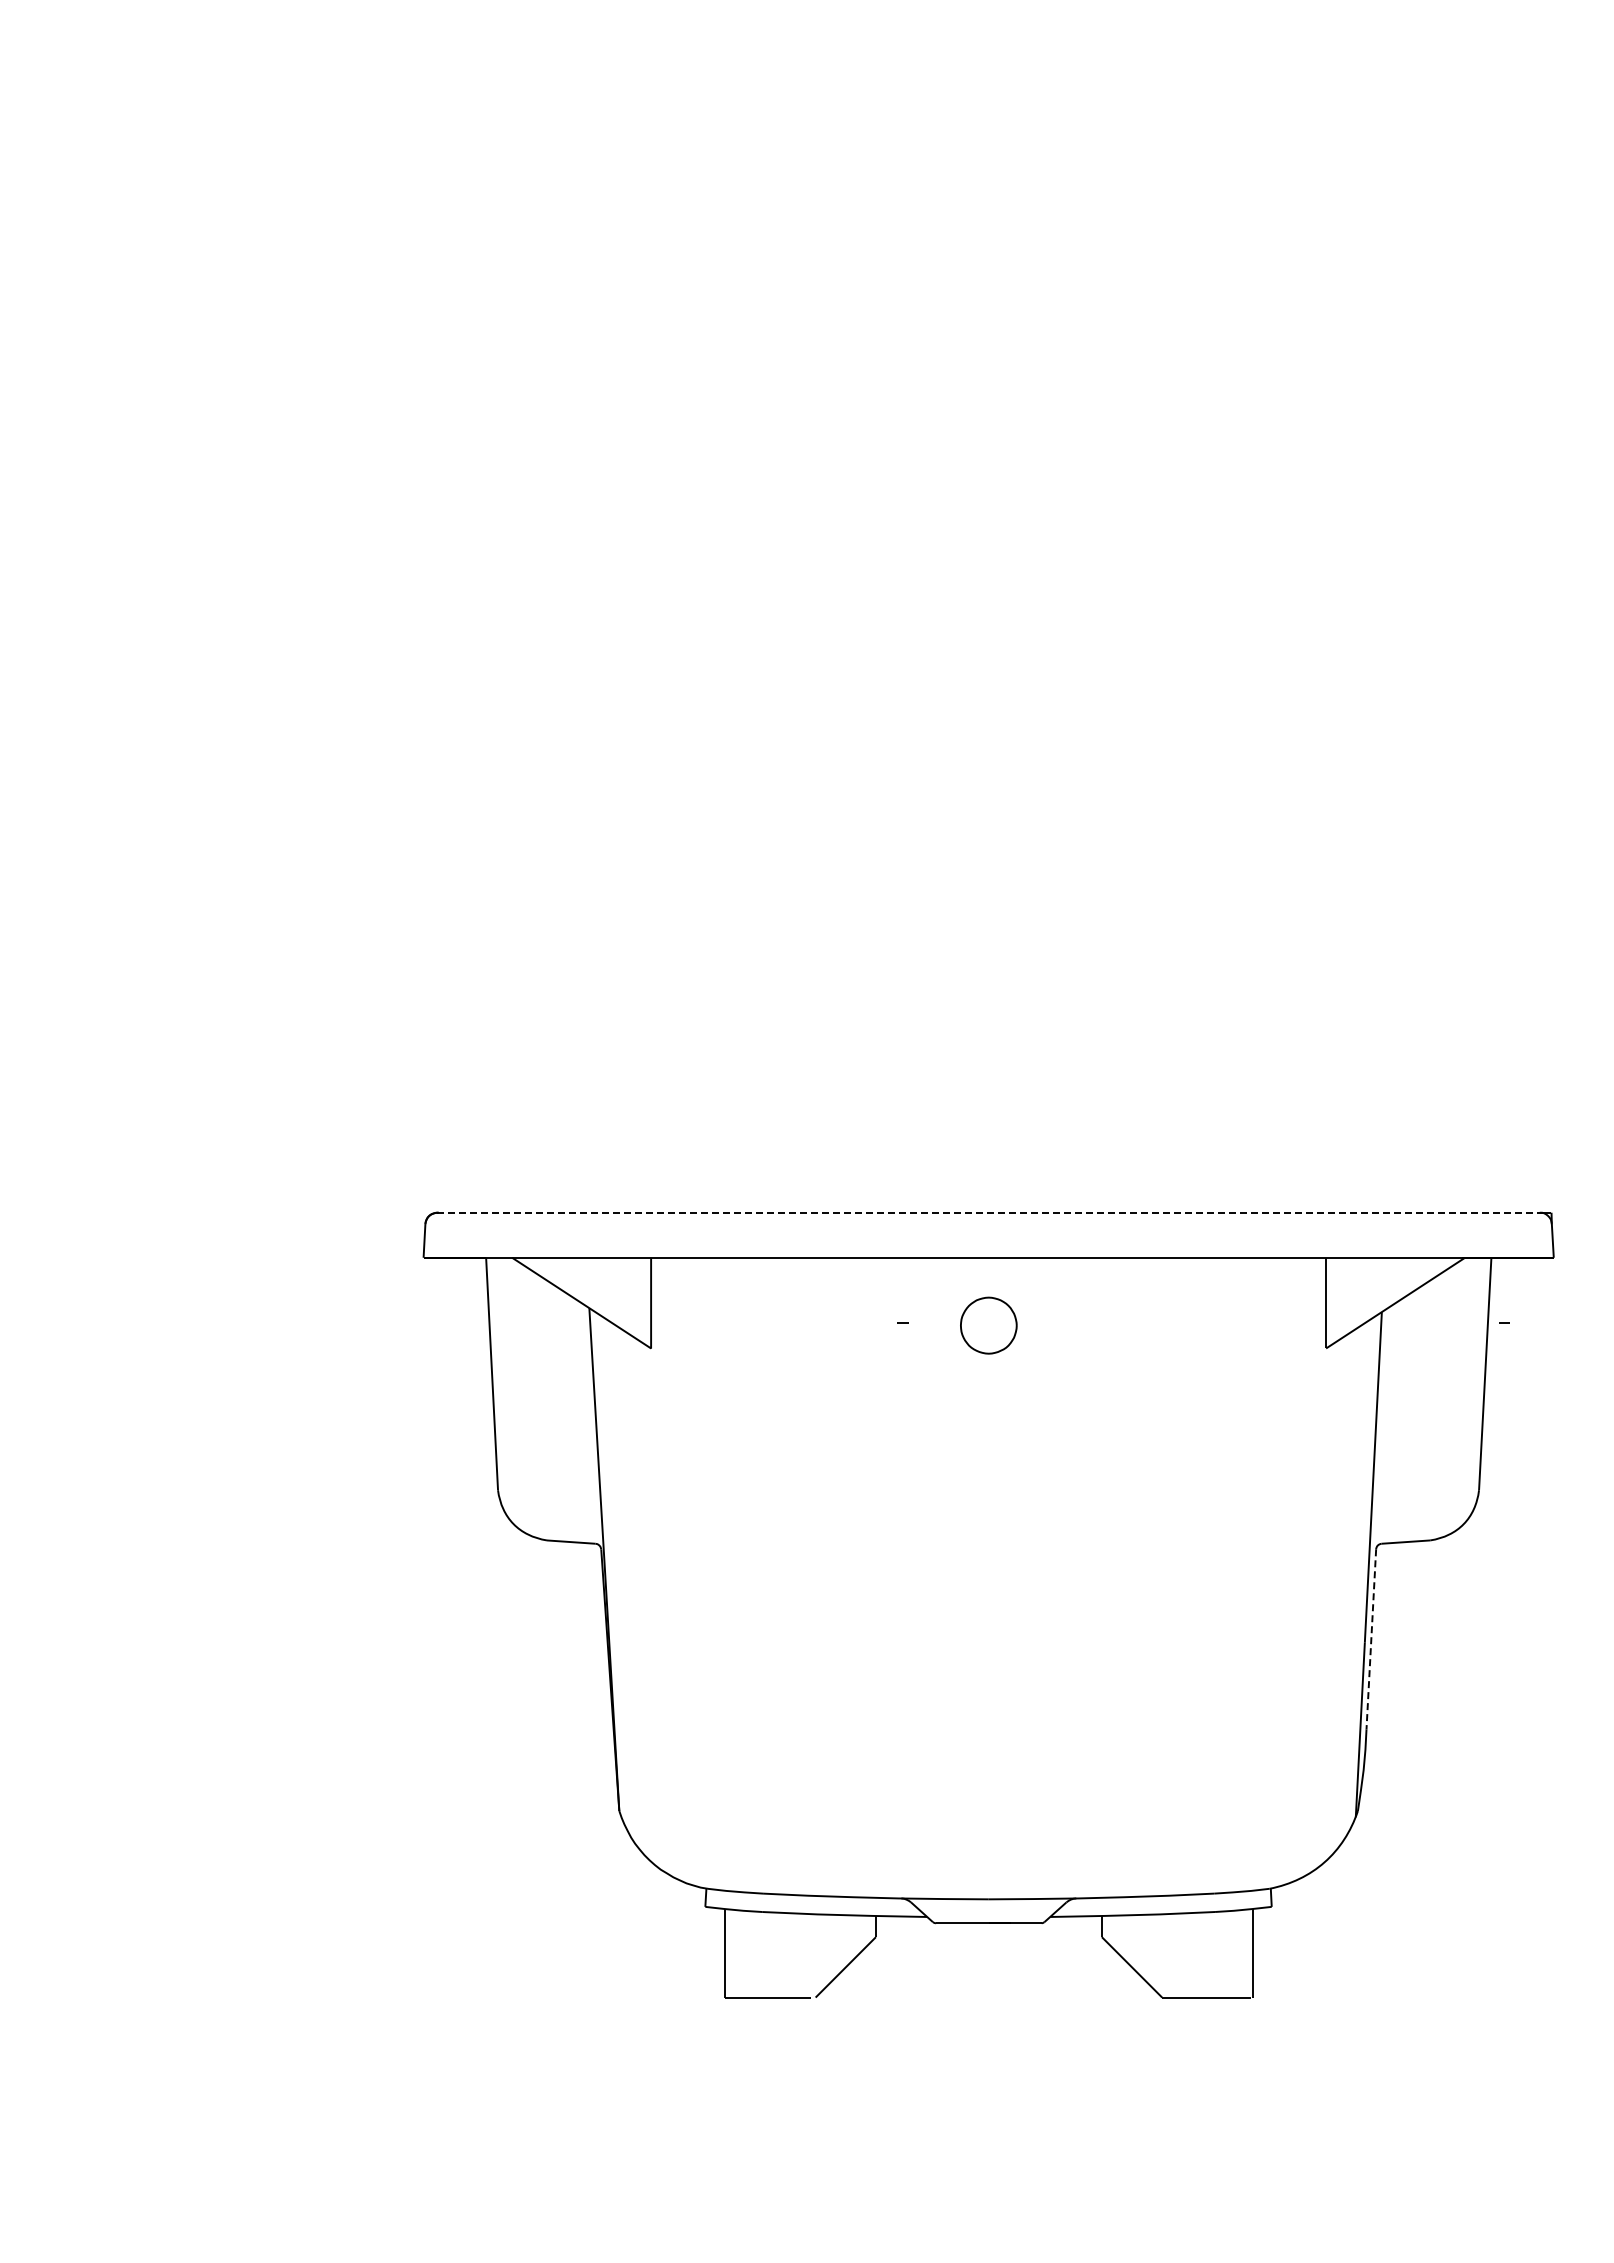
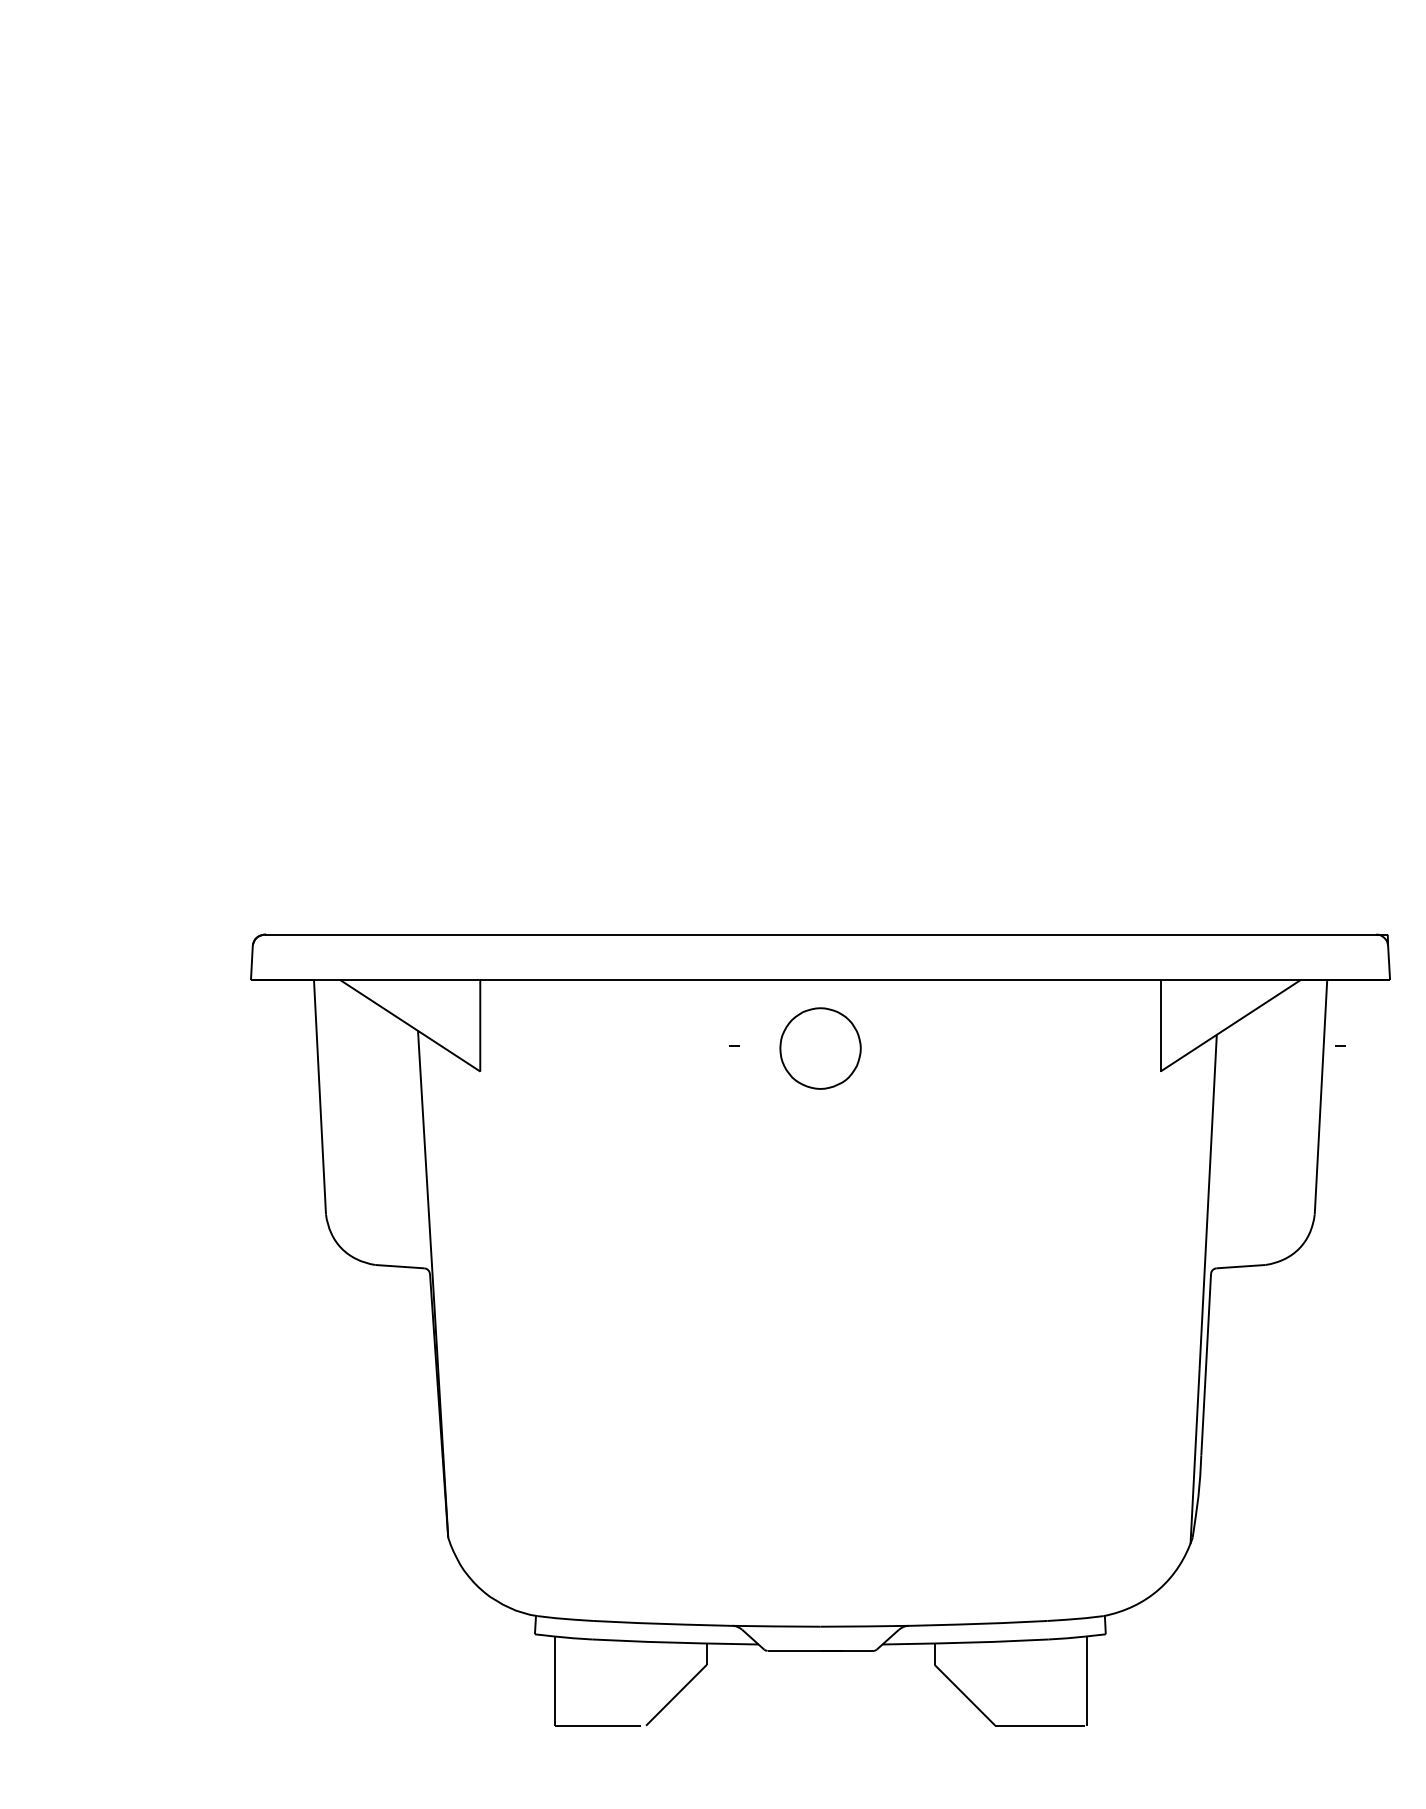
line: (989, 1212) -> (821, 934), dashed -> solid
part: (988, 1325) -> (820, 1048), size x1.43
line: (1371, 1639) -> (1206, 1364), dashed -> solid

